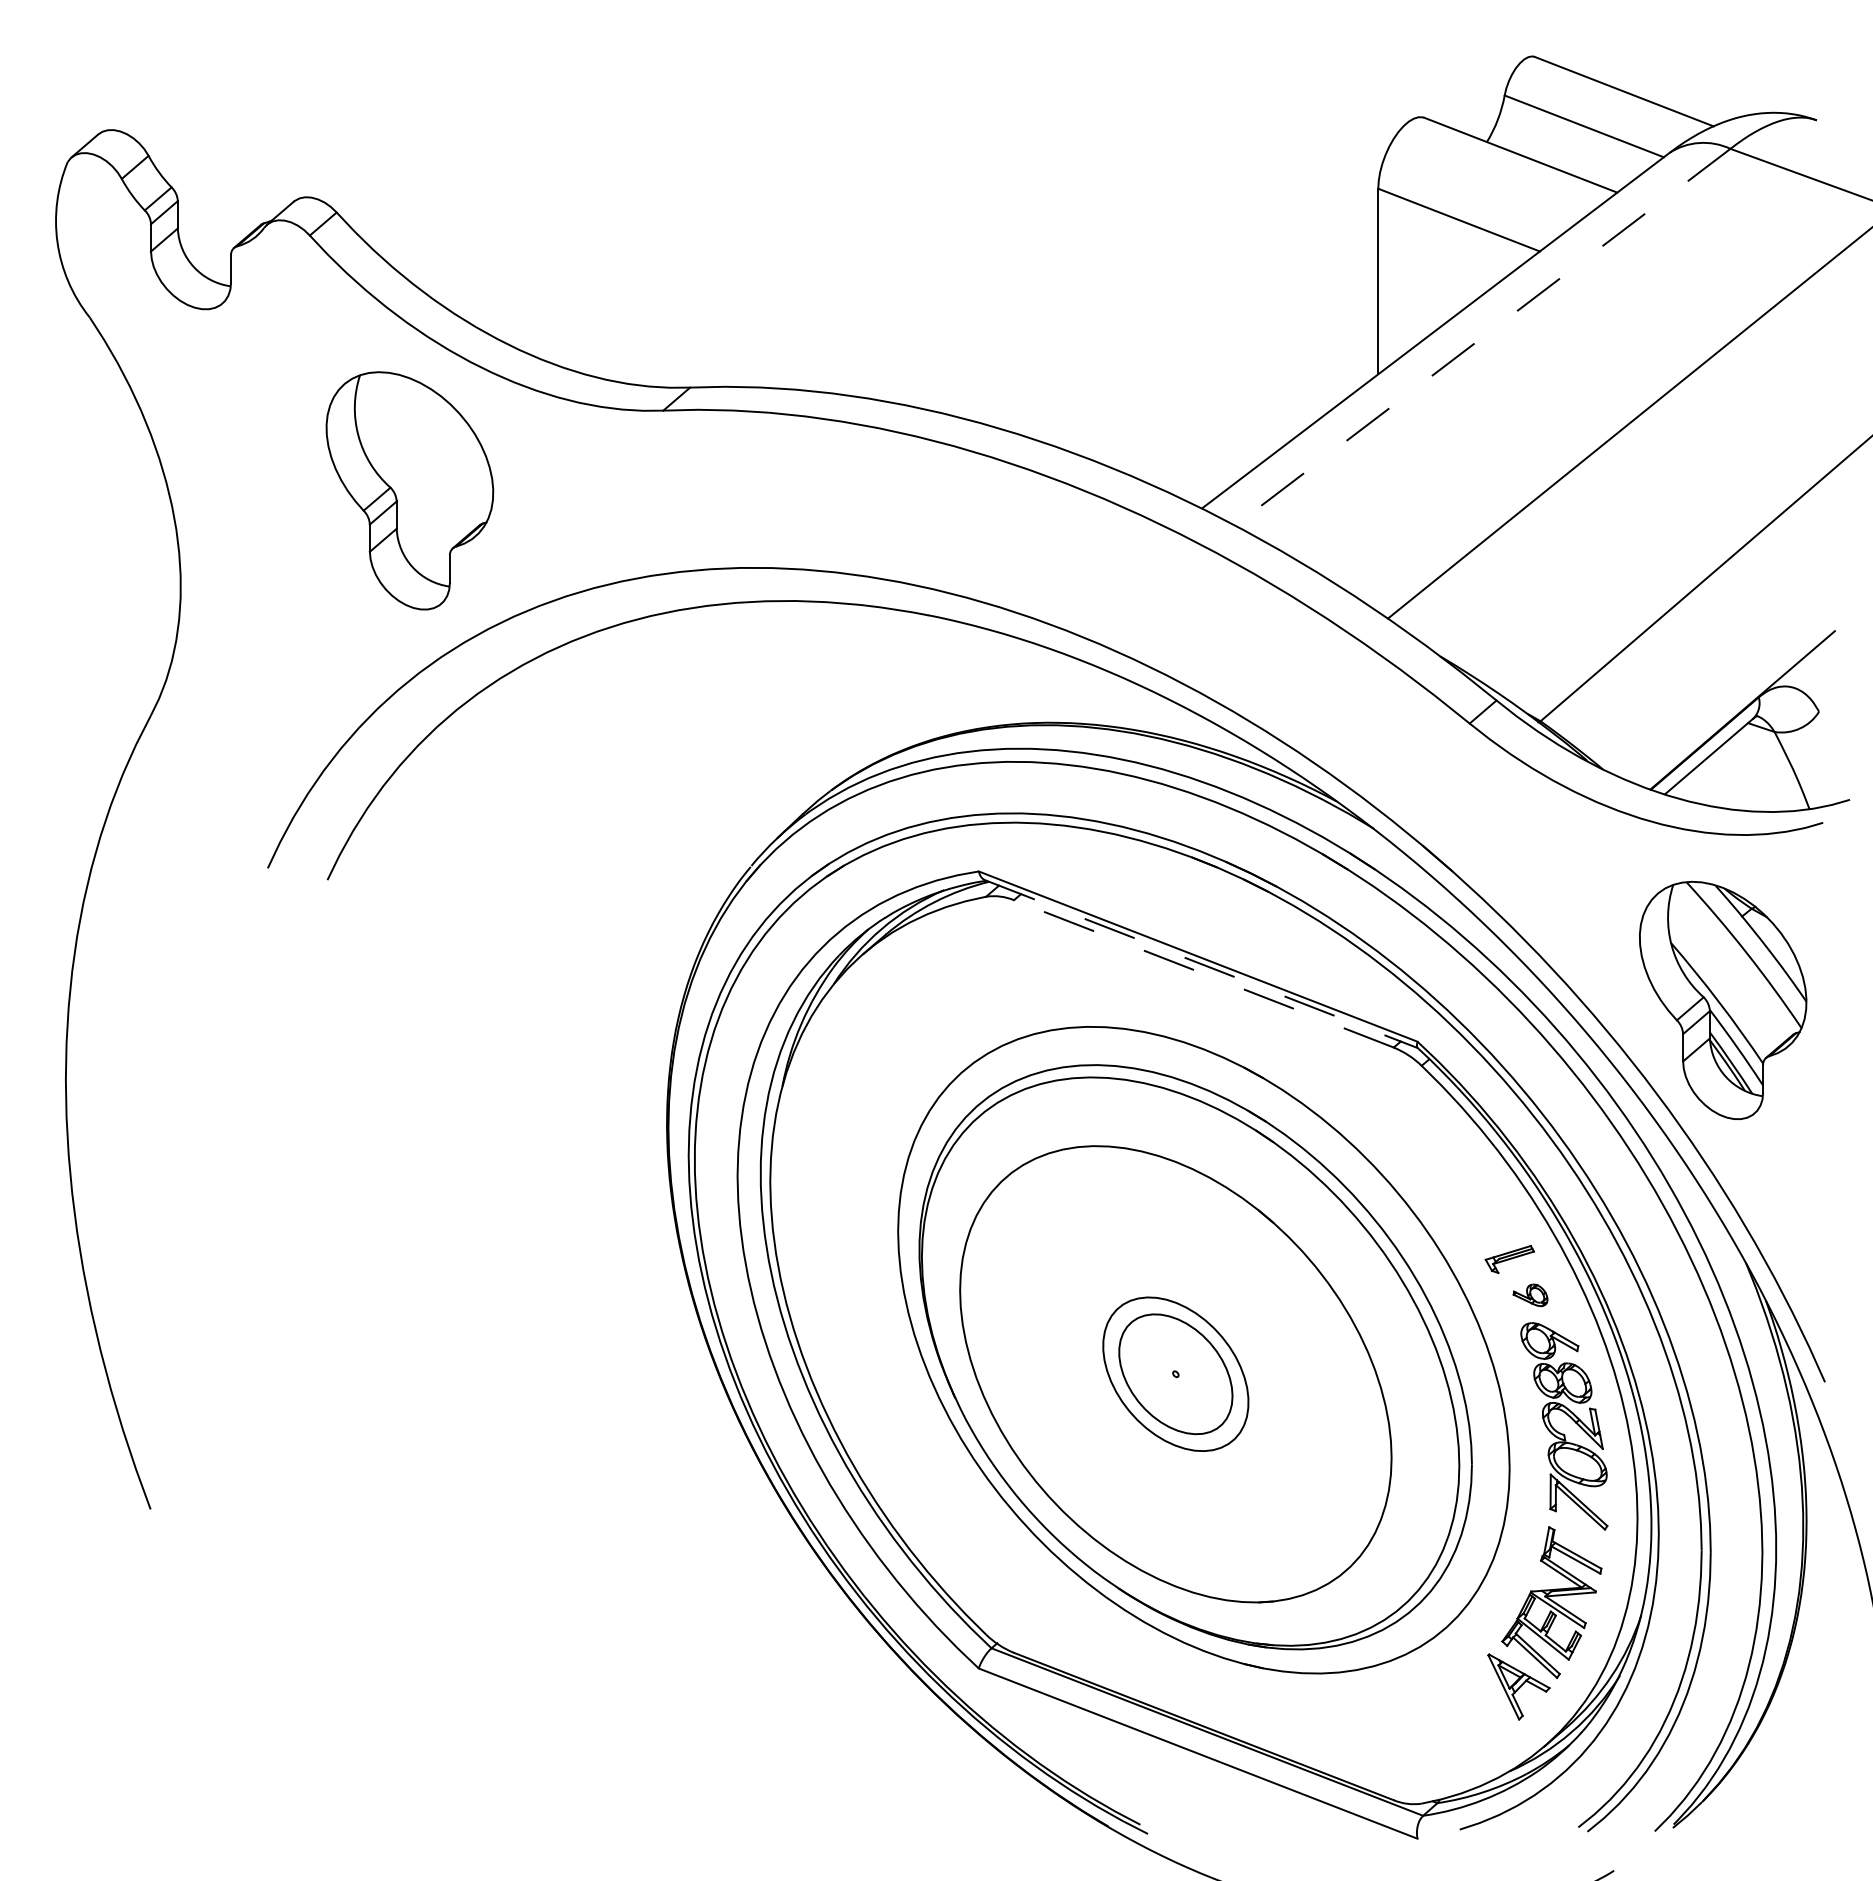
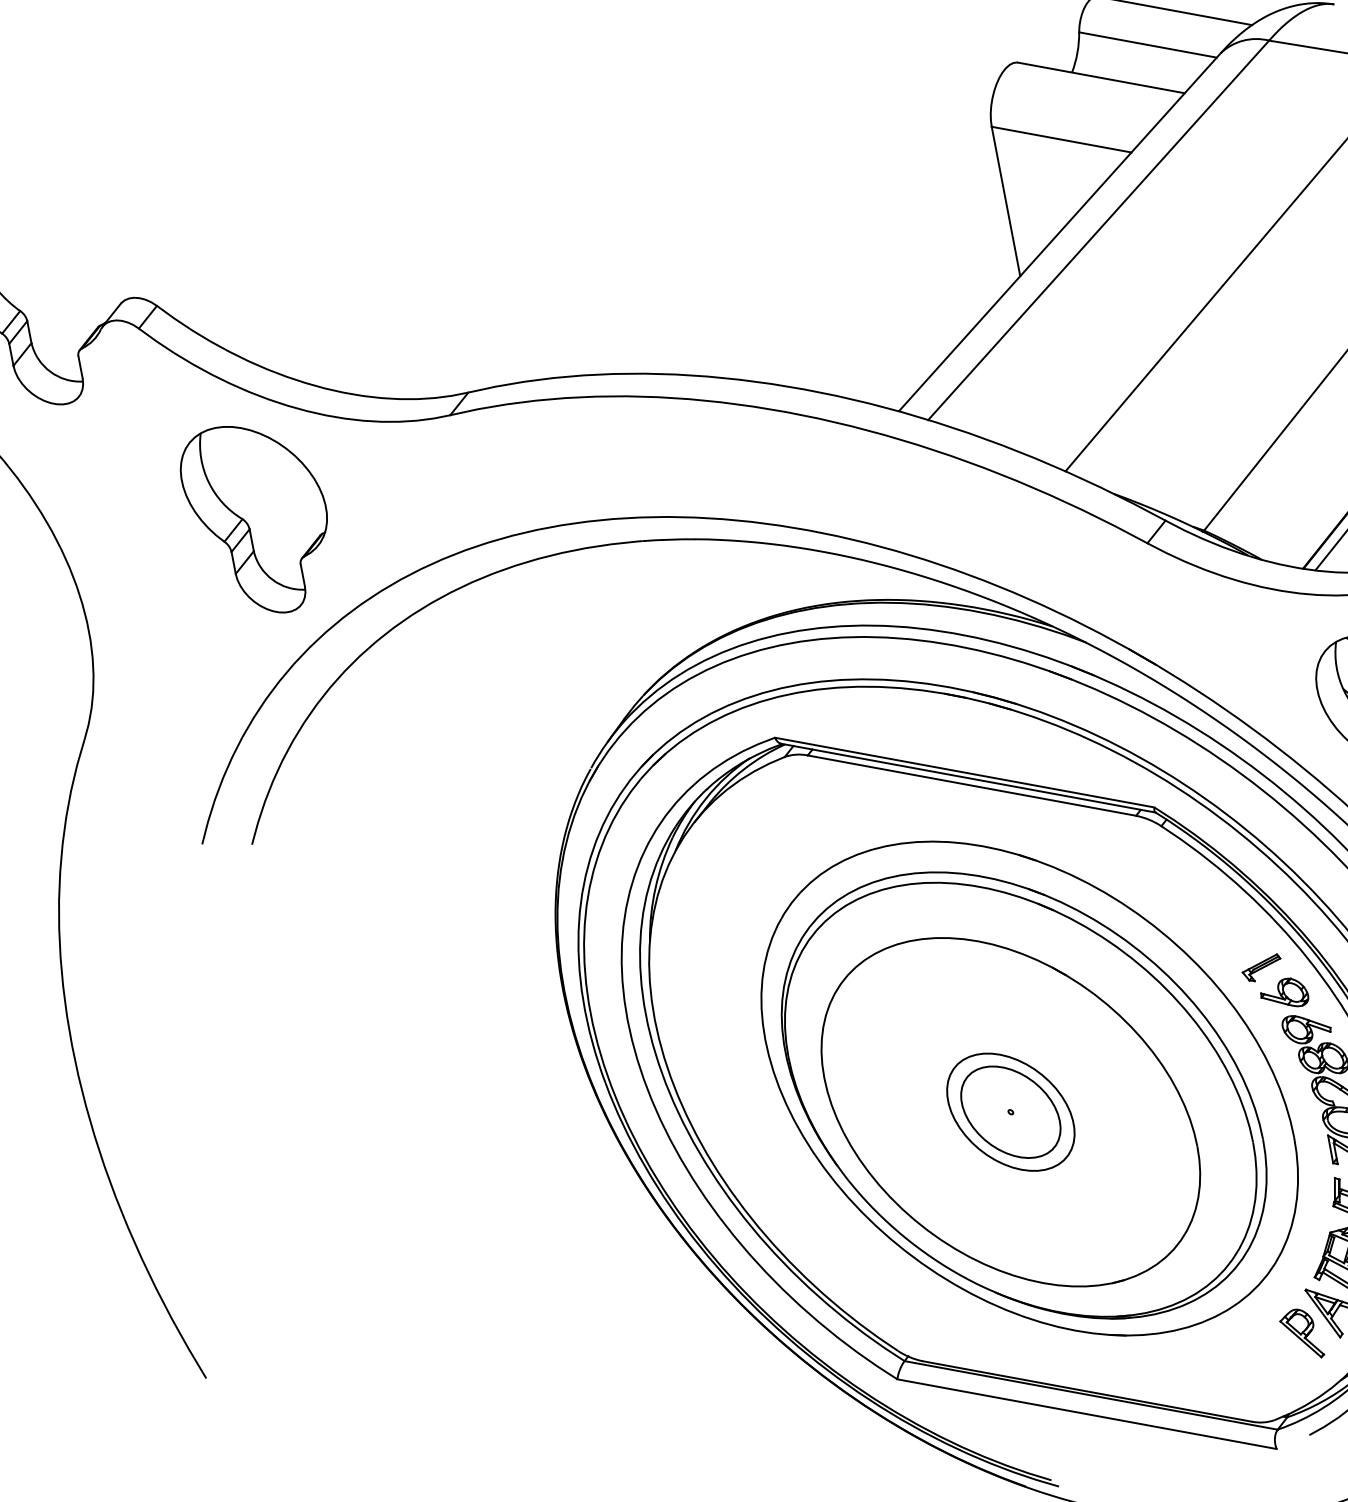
line: (1482, 337) -> (1098, 230), dashed -> solid
line: (1201, 964) -> (968, 778), dashed -> solid
line: (1203, 973) -> (971, 785), dashed -> solid
part: (1530, 1295) -> (1284, 994), size x1.67
part: (1473, 1707) -> (1301, 1334), added

